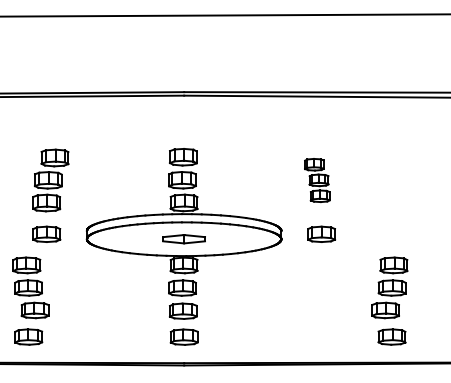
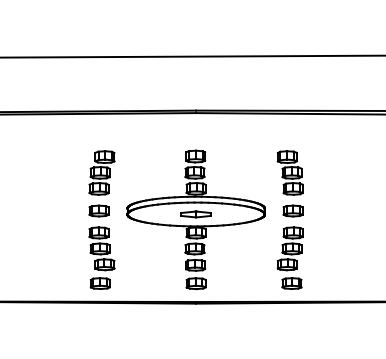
part: (316, 179) -> (289, 172), size x1.43
part: (30, 300) -> (101, 257), moved
part: (388, 300) -> (289, 257), moved

